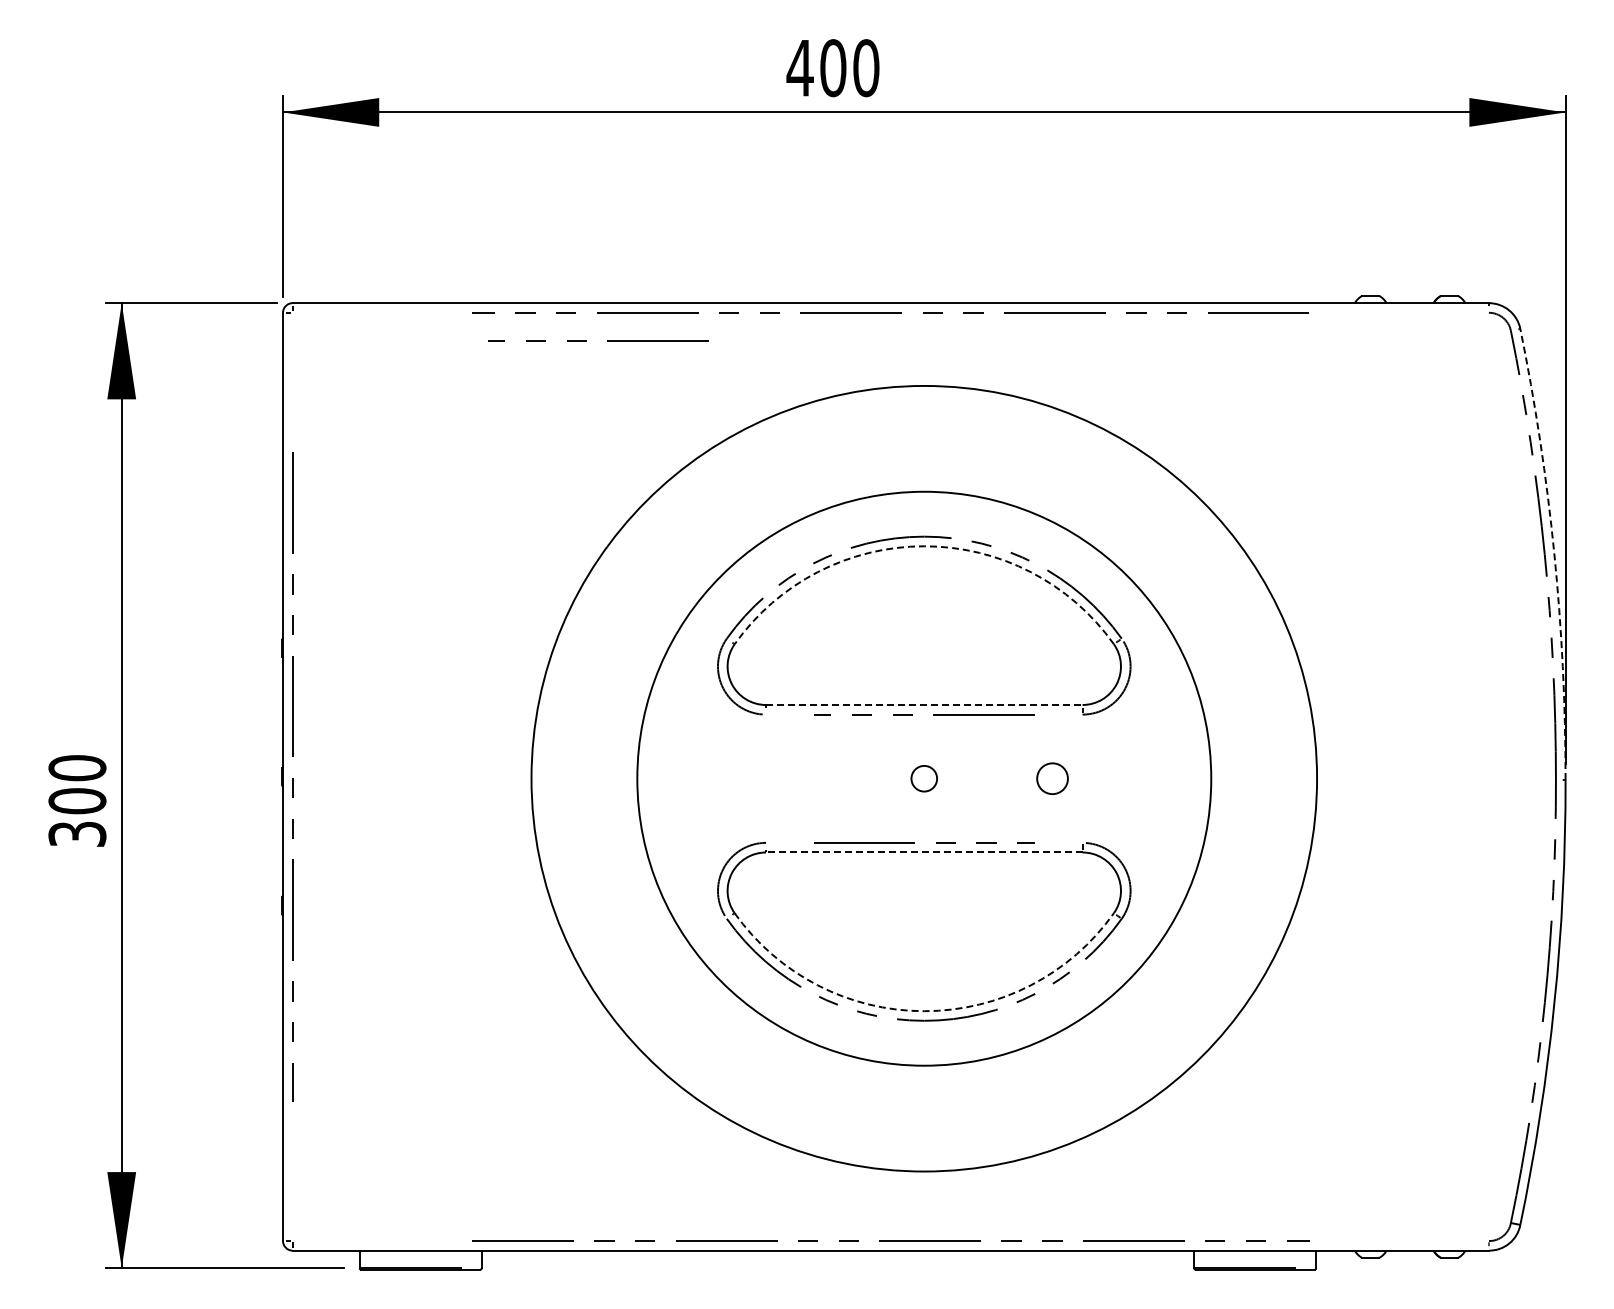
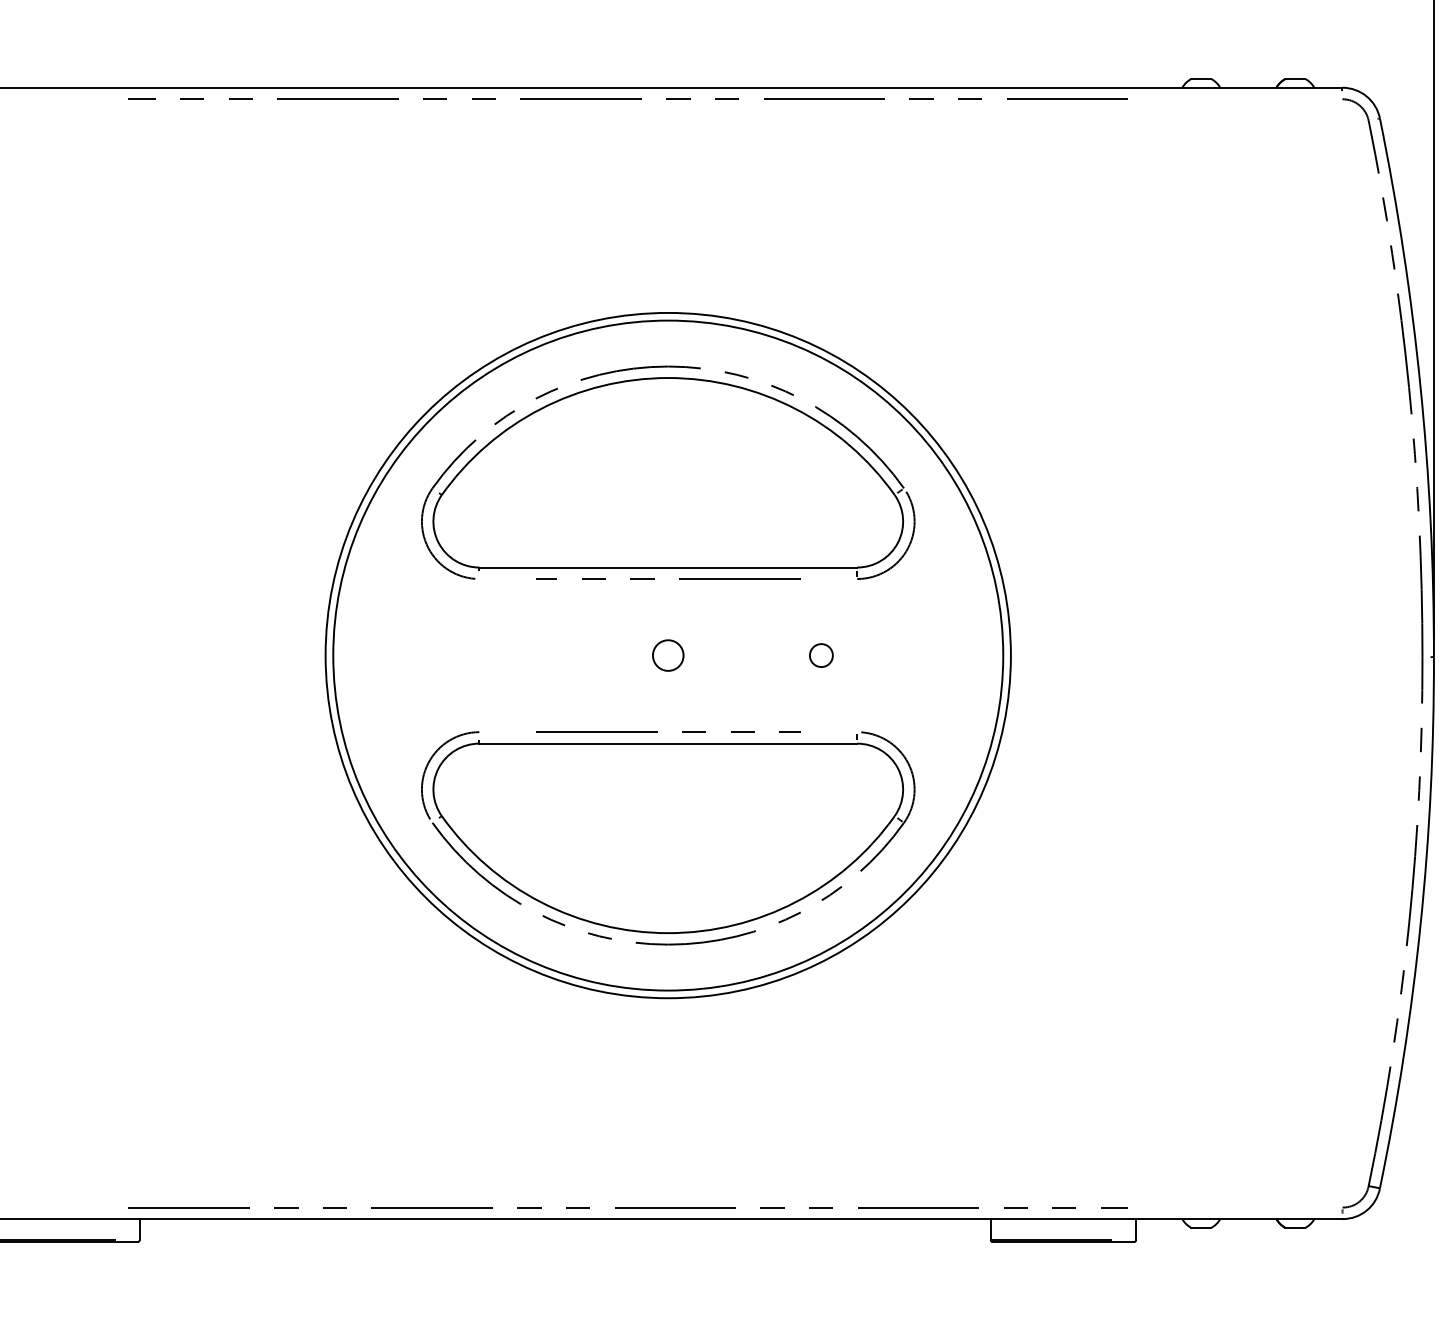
line: (607, 340) -> (290, 132), removed
arc: (924, 546) -> (668, 378), dashed -> solid
arc: (1554, 553) -> (1420, 386), dashed -> solid
line: (924, 705) -> (668, 568), dashed -> solid
circle: (923, 778) -> (667, 655), size x0.71
circle: (1052, 778) -> (821, 655), size x0.62
line: (923, 852) -> (667, 743), dashed -> solid
arc: (924, 1011) -> (668, 933), dashed -> solid

